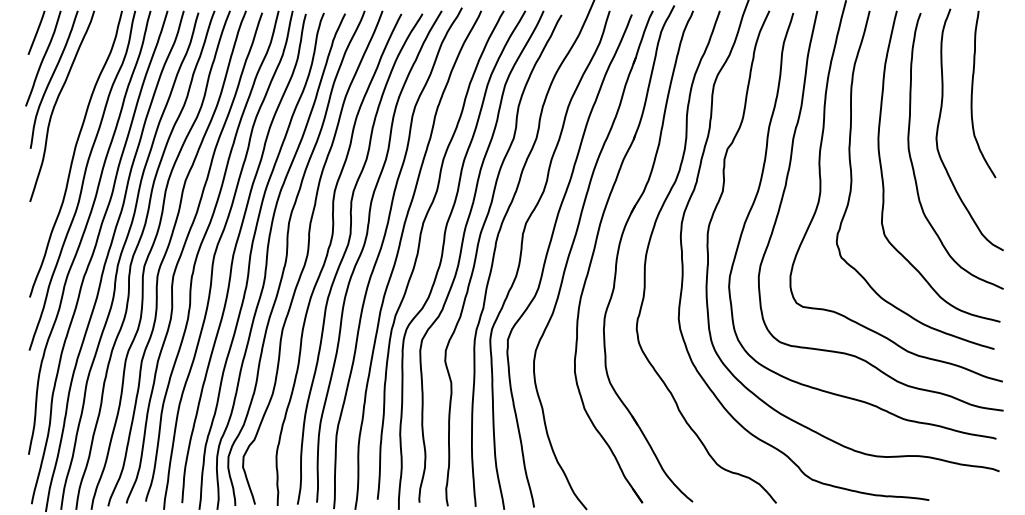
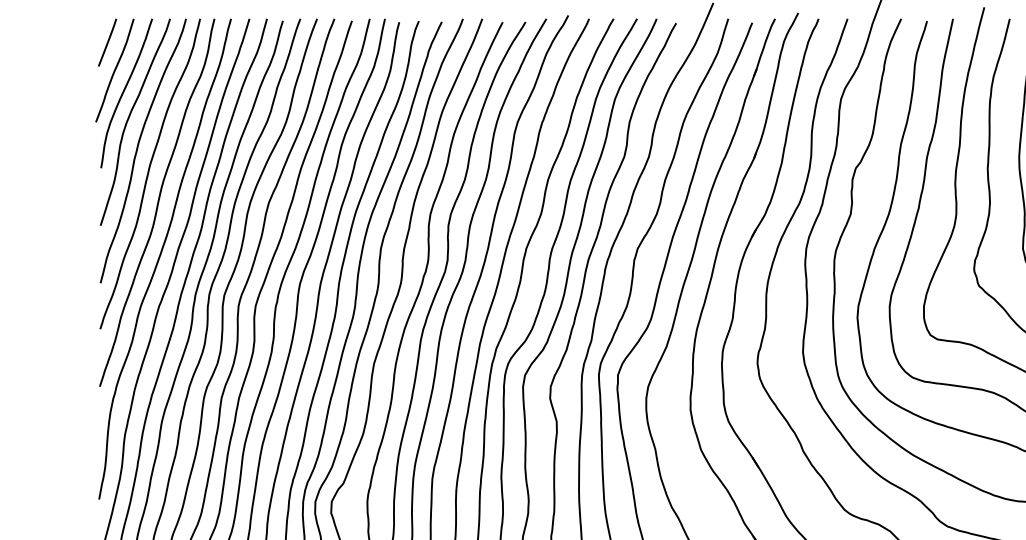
curve: (65, 129) -> (138, 147), added

